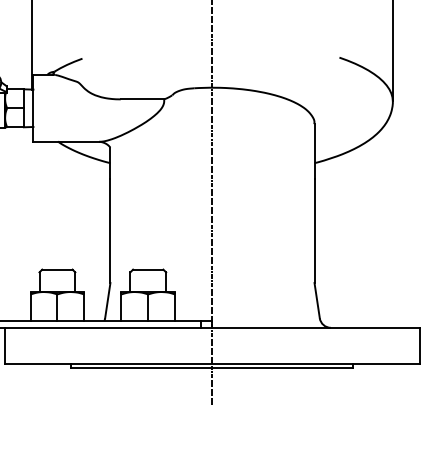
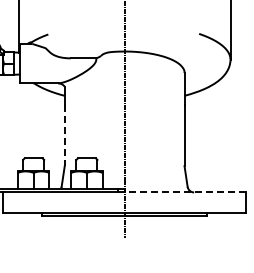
line: (110, 232) -> (64, 136), solid -> dashed
line: (309, 327) -> (181, 192), solid -> dashed

